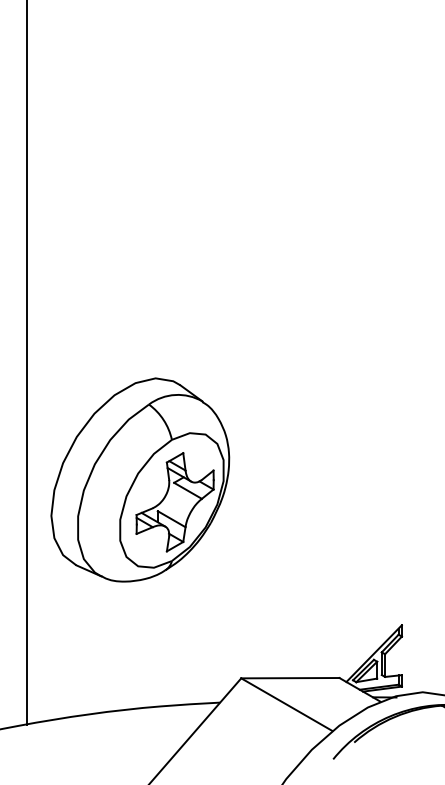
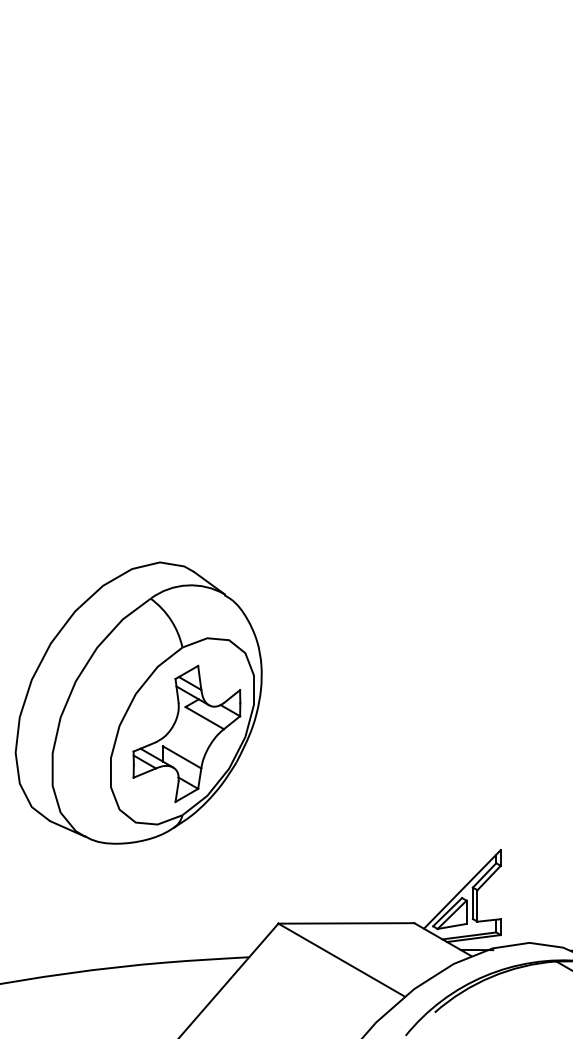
part: (140, 479) -> (138, 702), moved

